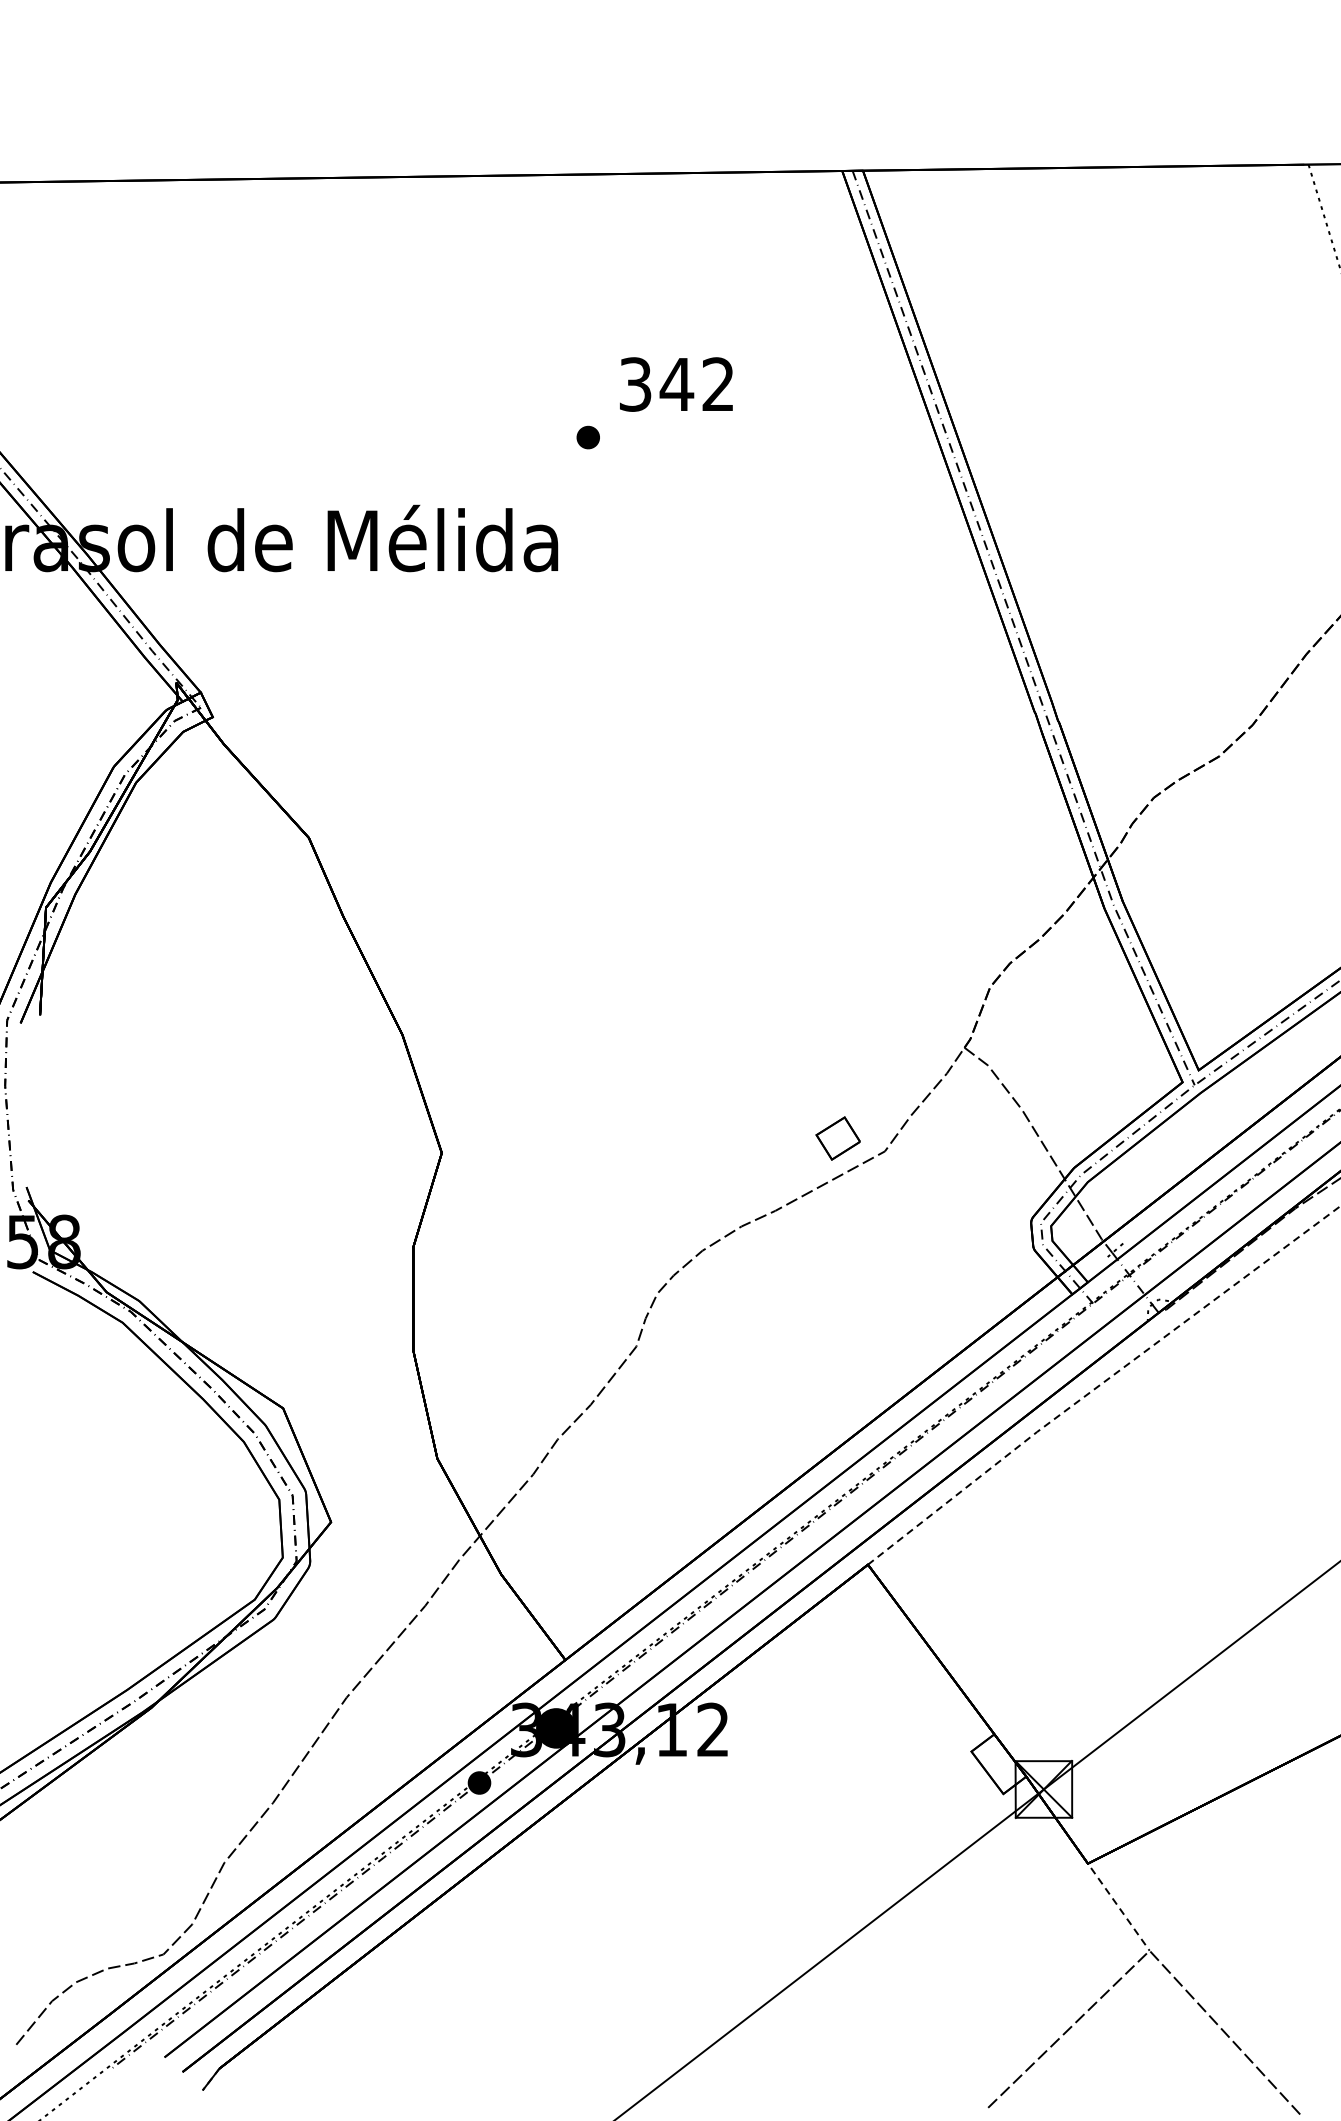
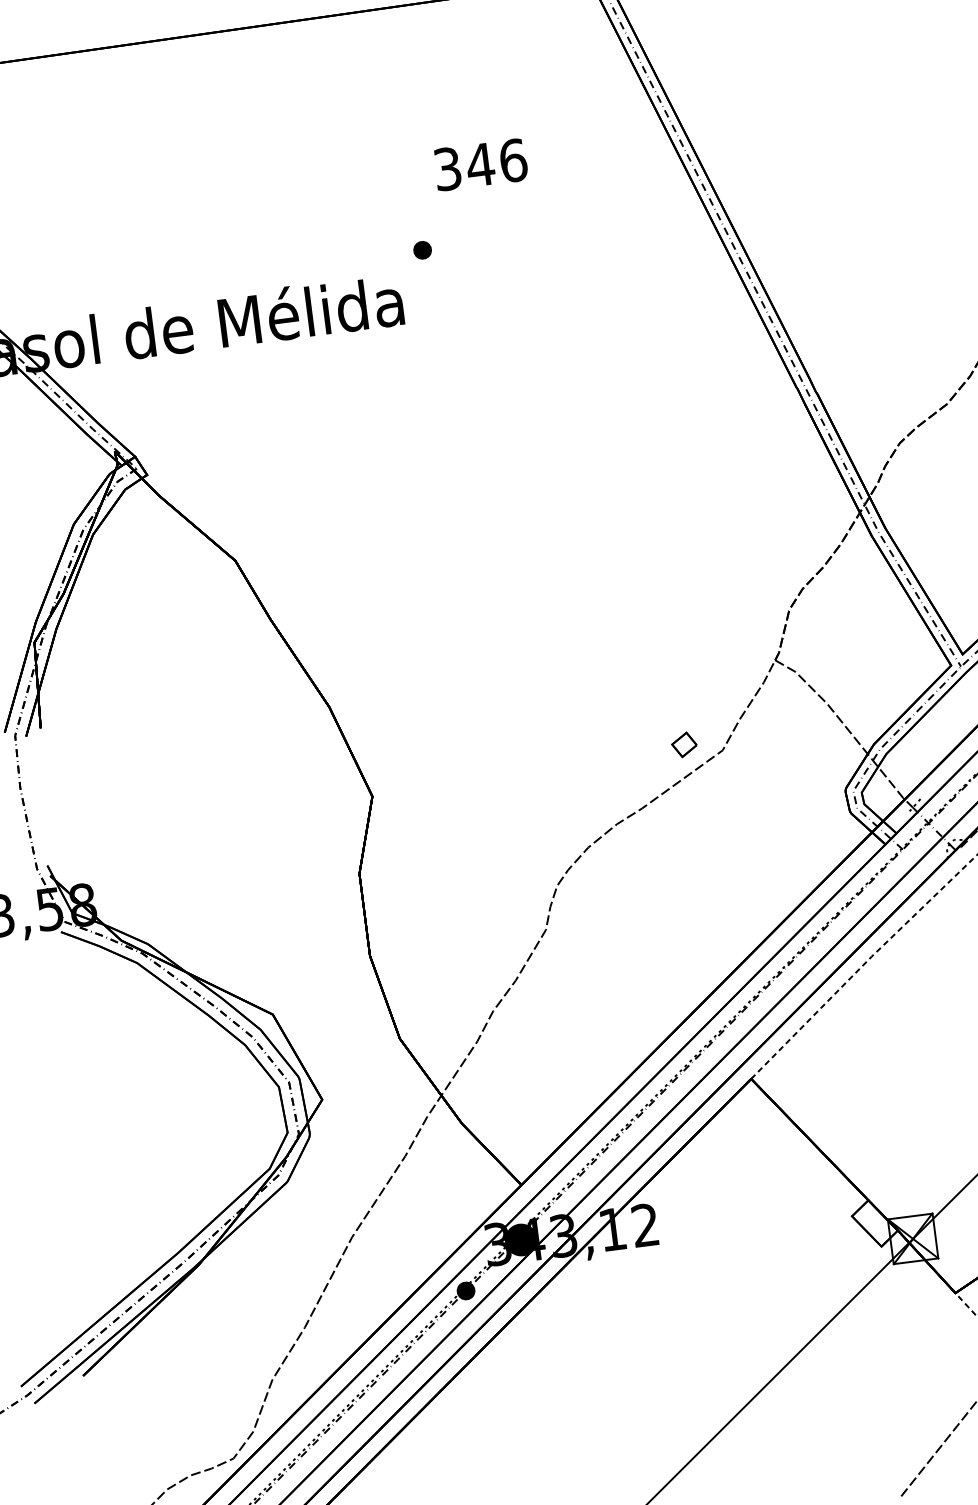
text: (718, 384) -> (513, 160), 342 -> 346
part: (587, 437) -> (421, 250), moved
part: (837, 1138) -> (683, 744), size x0.7

